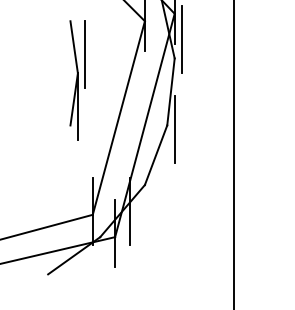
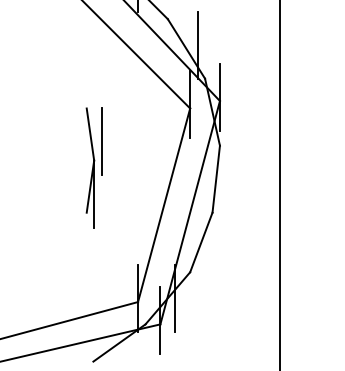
line: (182, 39) -> (227, 126), removed
part: (77, 80) -> (93, 167), moved
line: (174, 128) -> (219, 215), removed

